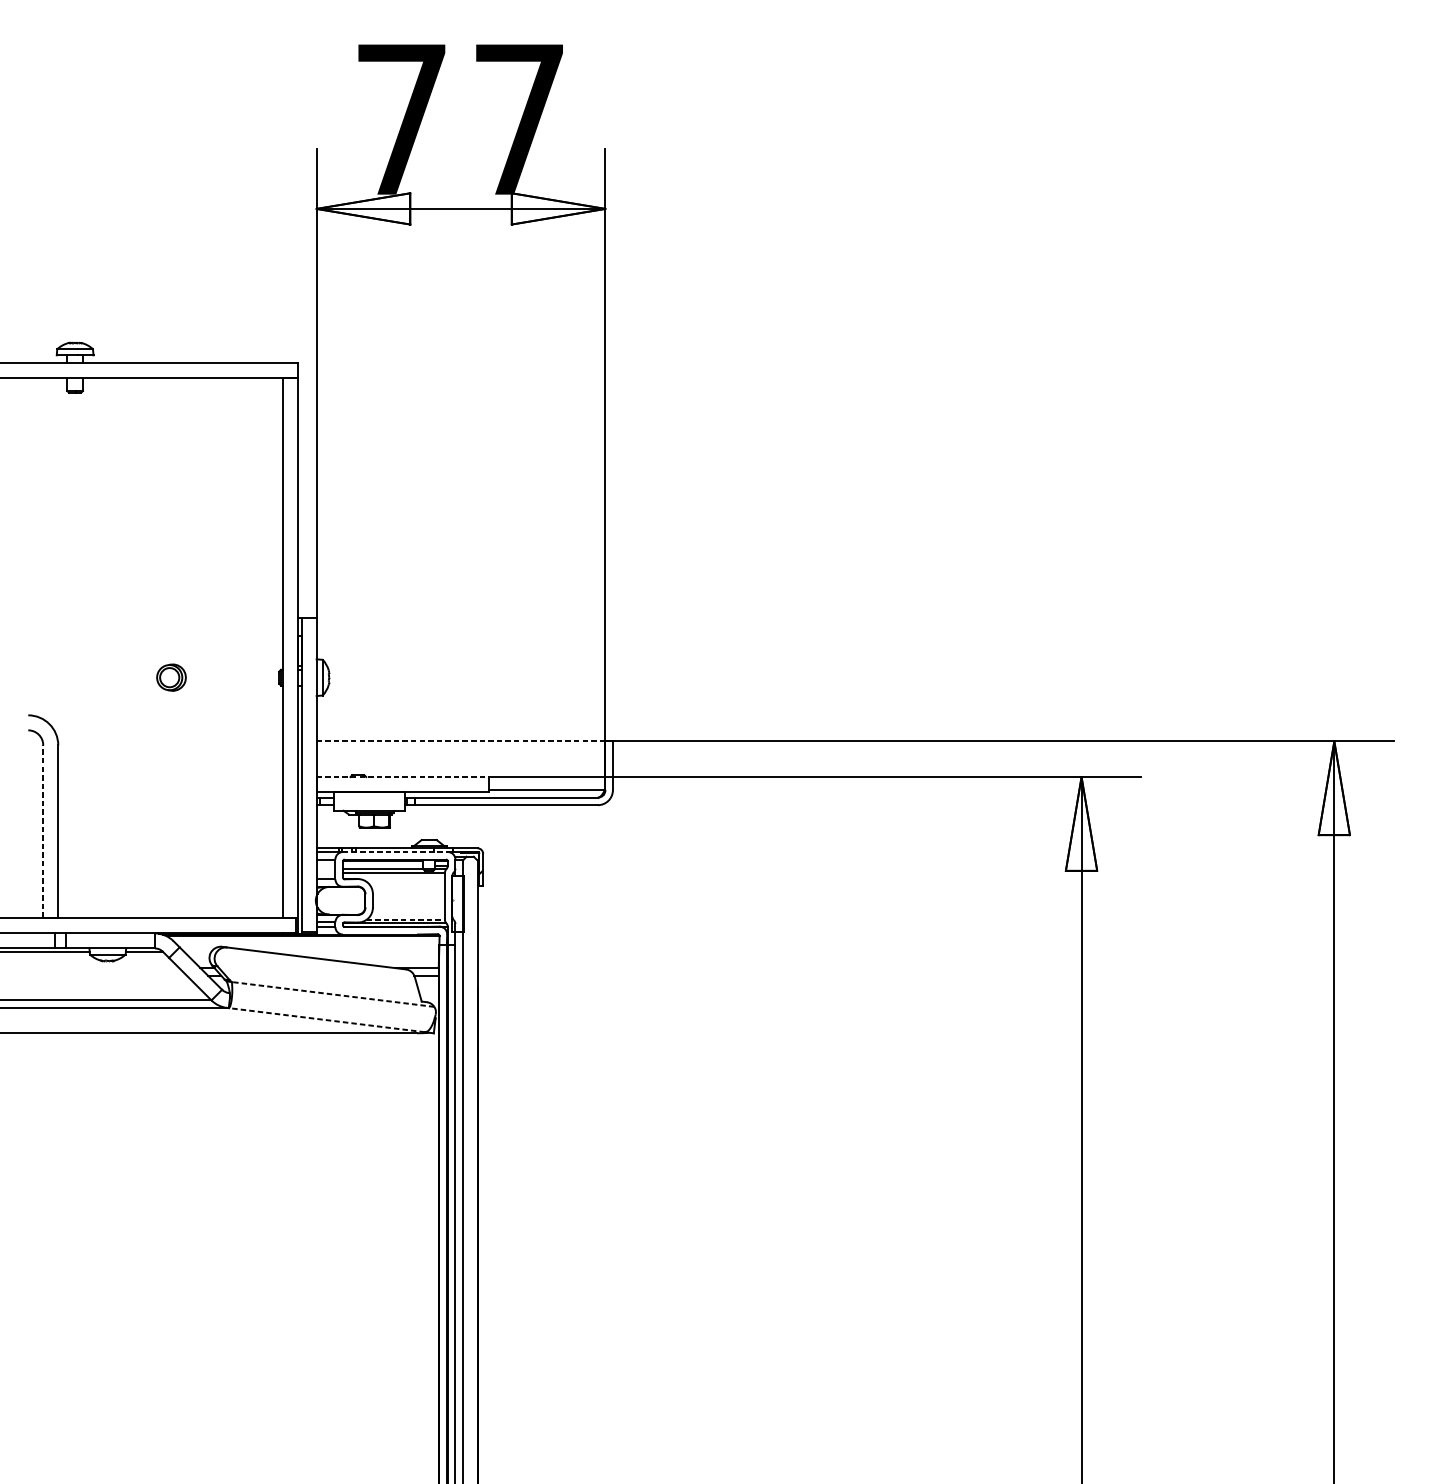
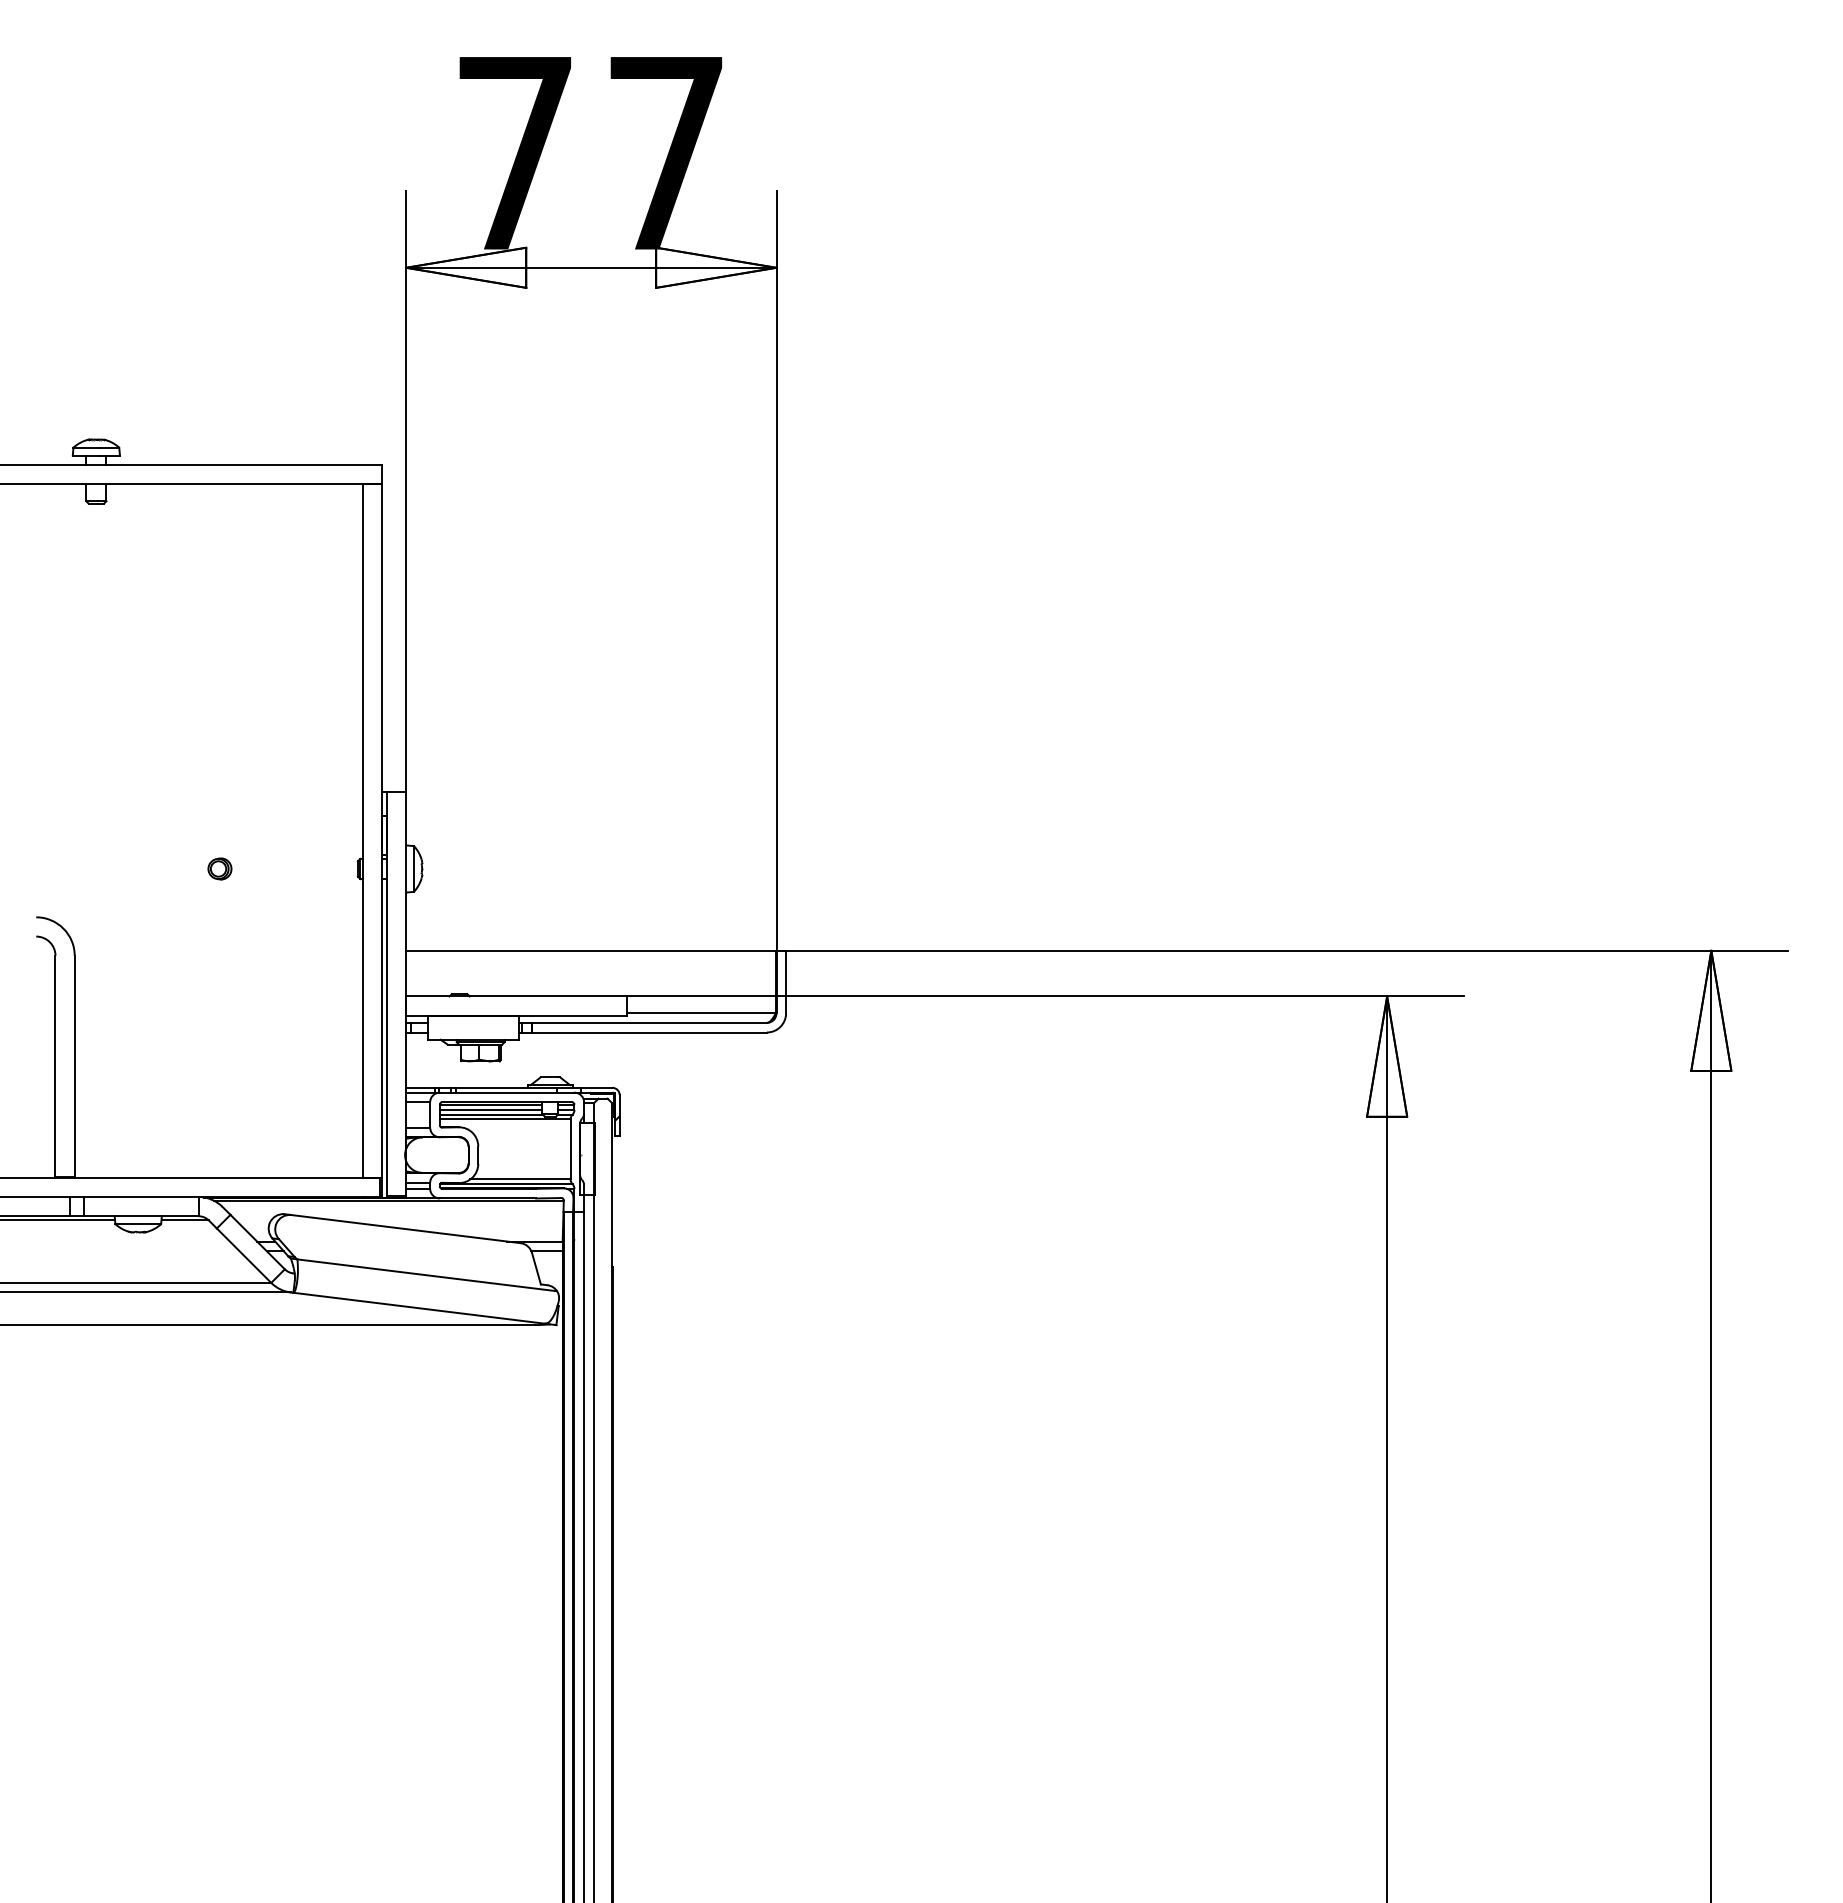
part: (171, 677) -> (219, 868), size x0.62
line: (461, 741) -> (591, 950), dashed -> solid
line: (402, 777) -> (516, 996), dashed -> solid
line: (43, 831) -> (55, 1066), dashed -> solid
line: (395, 851) -> (507, 1092), dashed -> solid
line: (382, 865) -> (490, 1109), added
line: (405, 919) -> (520, 1179), dashed -> solid
line: (333, 994) -> (427, 1275), dashed -> solid
line: (327, 1020) -> (419, 1308), dashed -> solid

